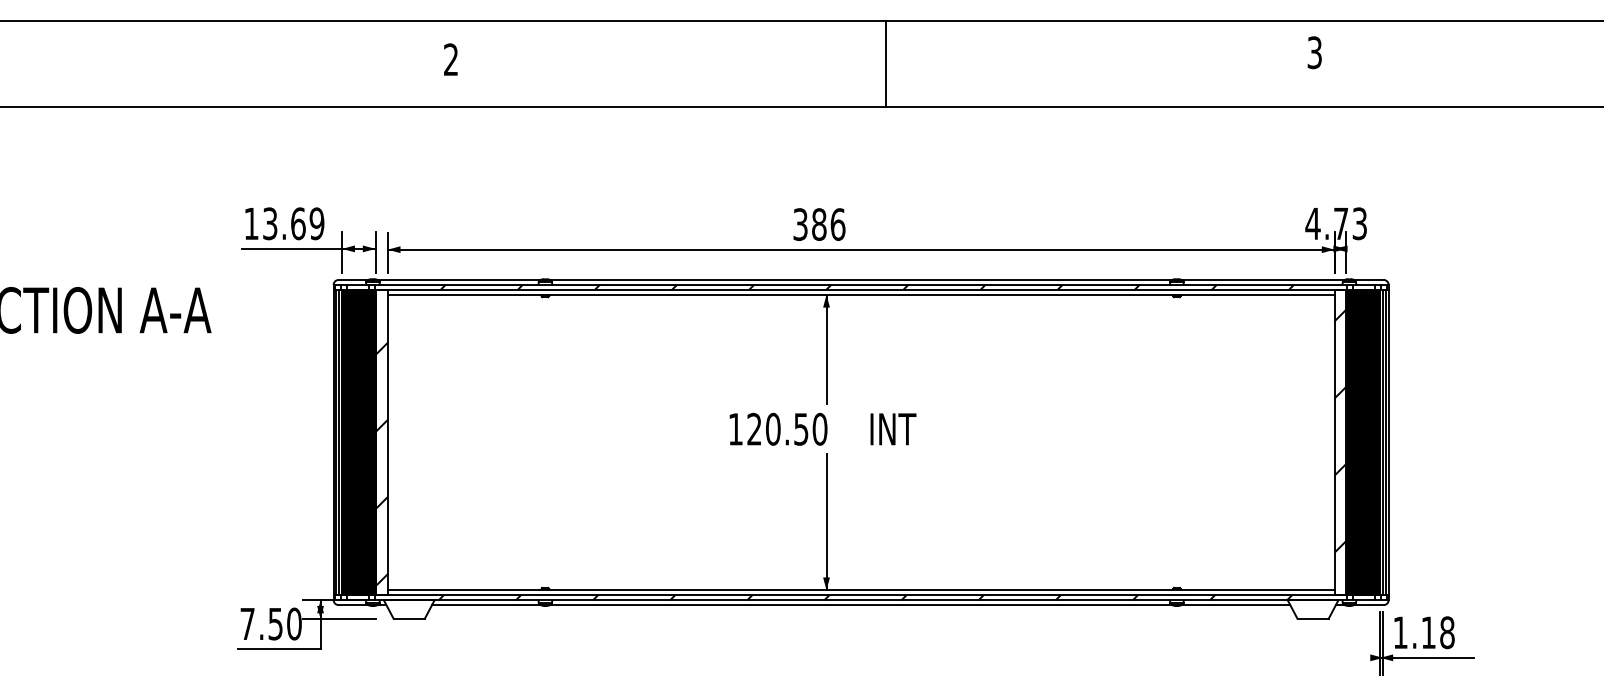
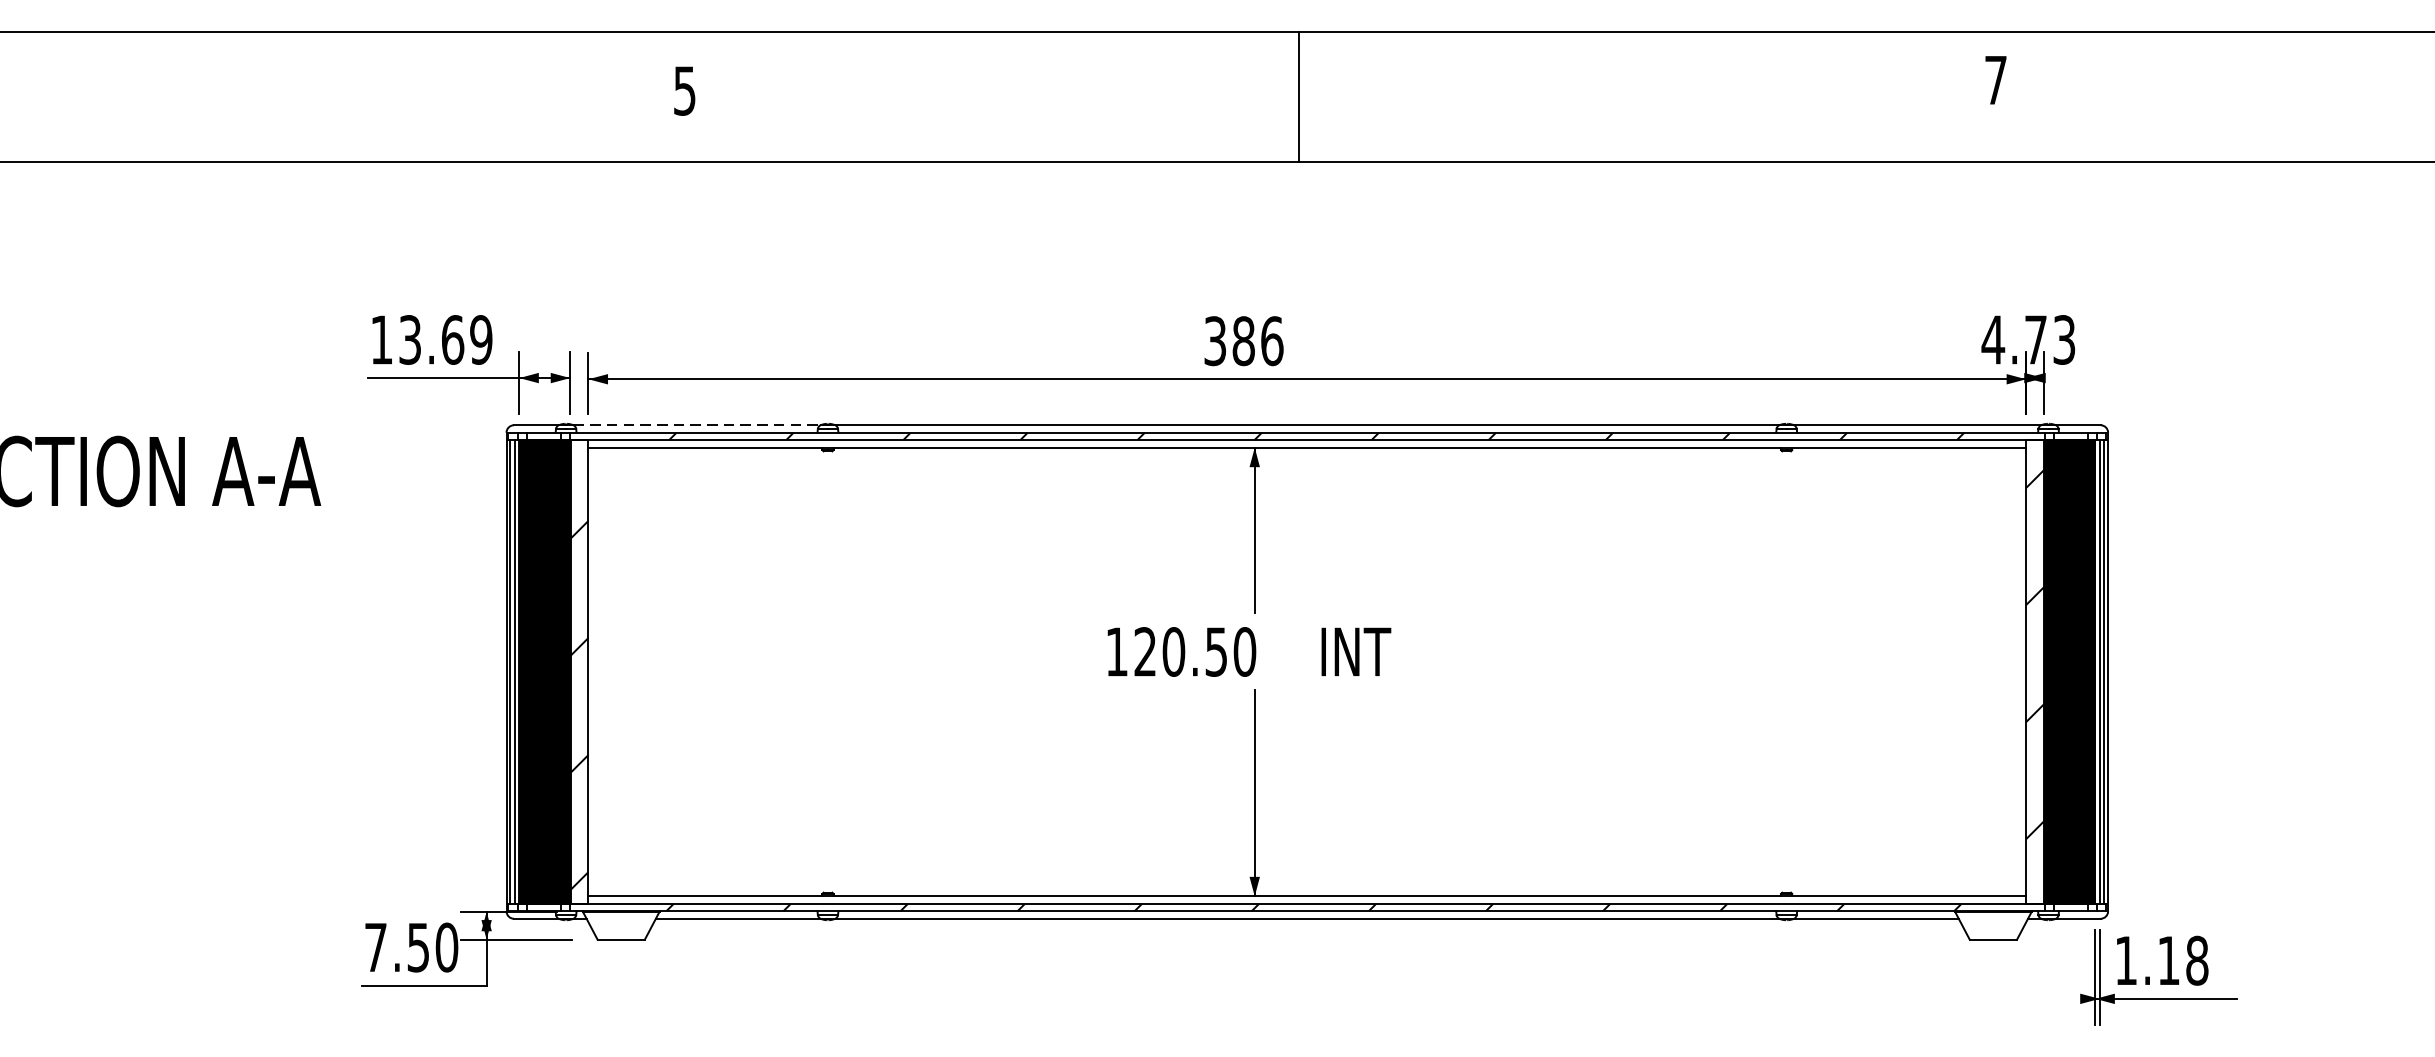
text: (1314, 52) -> (1995, 79), 3 -> 7
text: (450, 59) -> (683, 90), 2 -> 5
line: (885, 63) -> (1298, 96), moved
line: (459, 279) -> (697, 424), solid -> dashed

